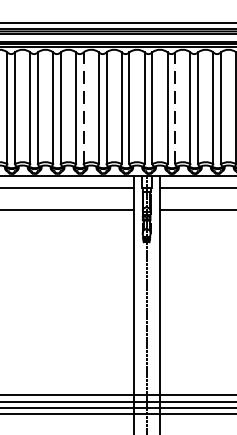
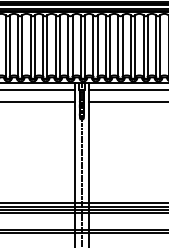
line: (83, 107) -> (47, 45), dashed -> solid
line: (175, 107) -> (97, 45), dashed -> solid

